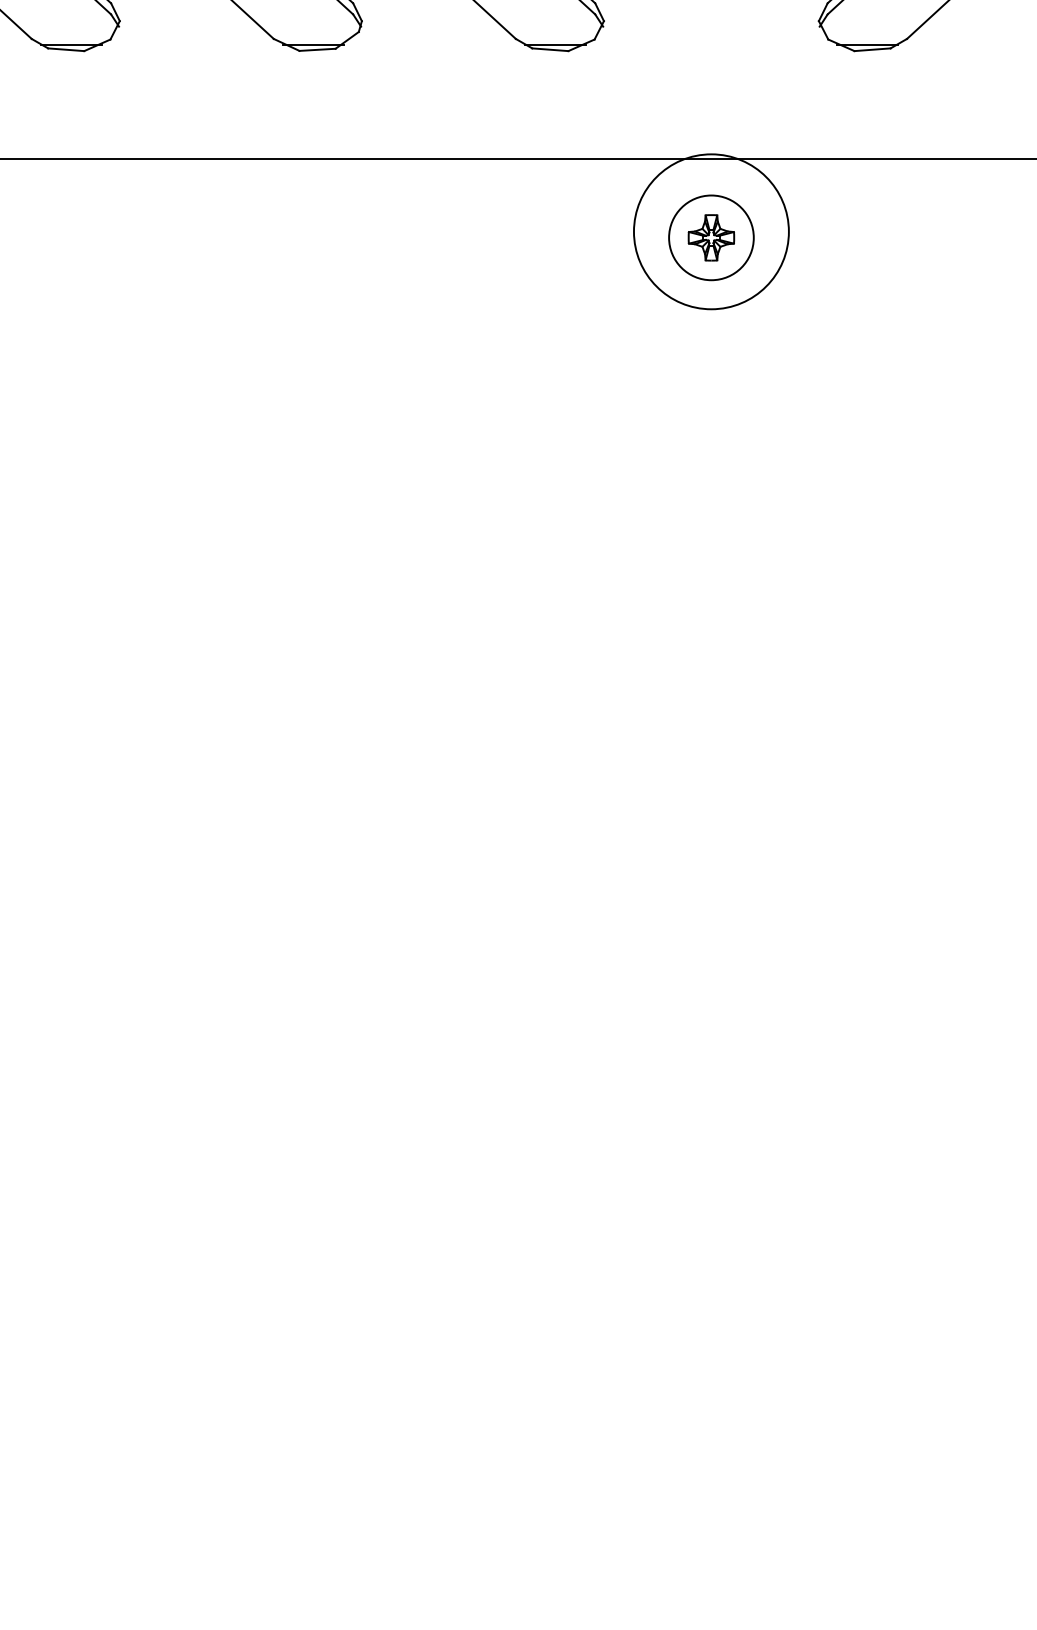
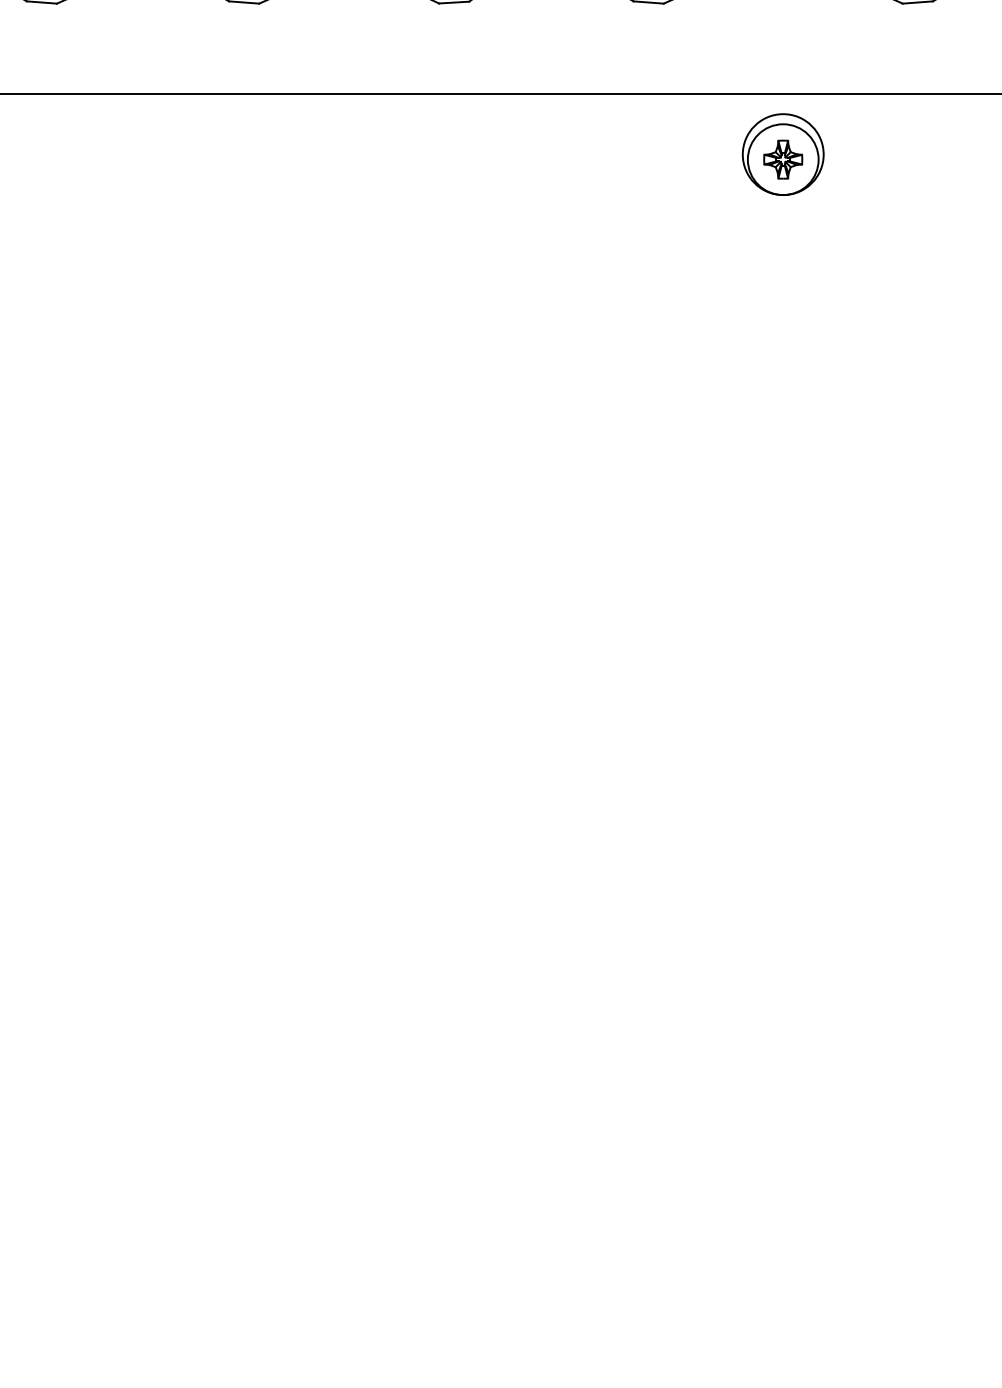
circle: (710, 231) -> (782, 154), size x0.62

